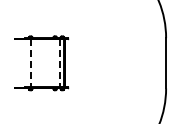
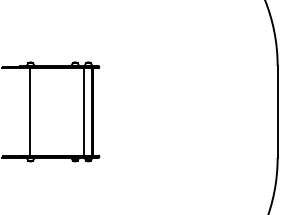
line: (30, 63) -> (30, 112), dashed -> solid
line: (59, 63) -> (83, 112), dashed -> solid

